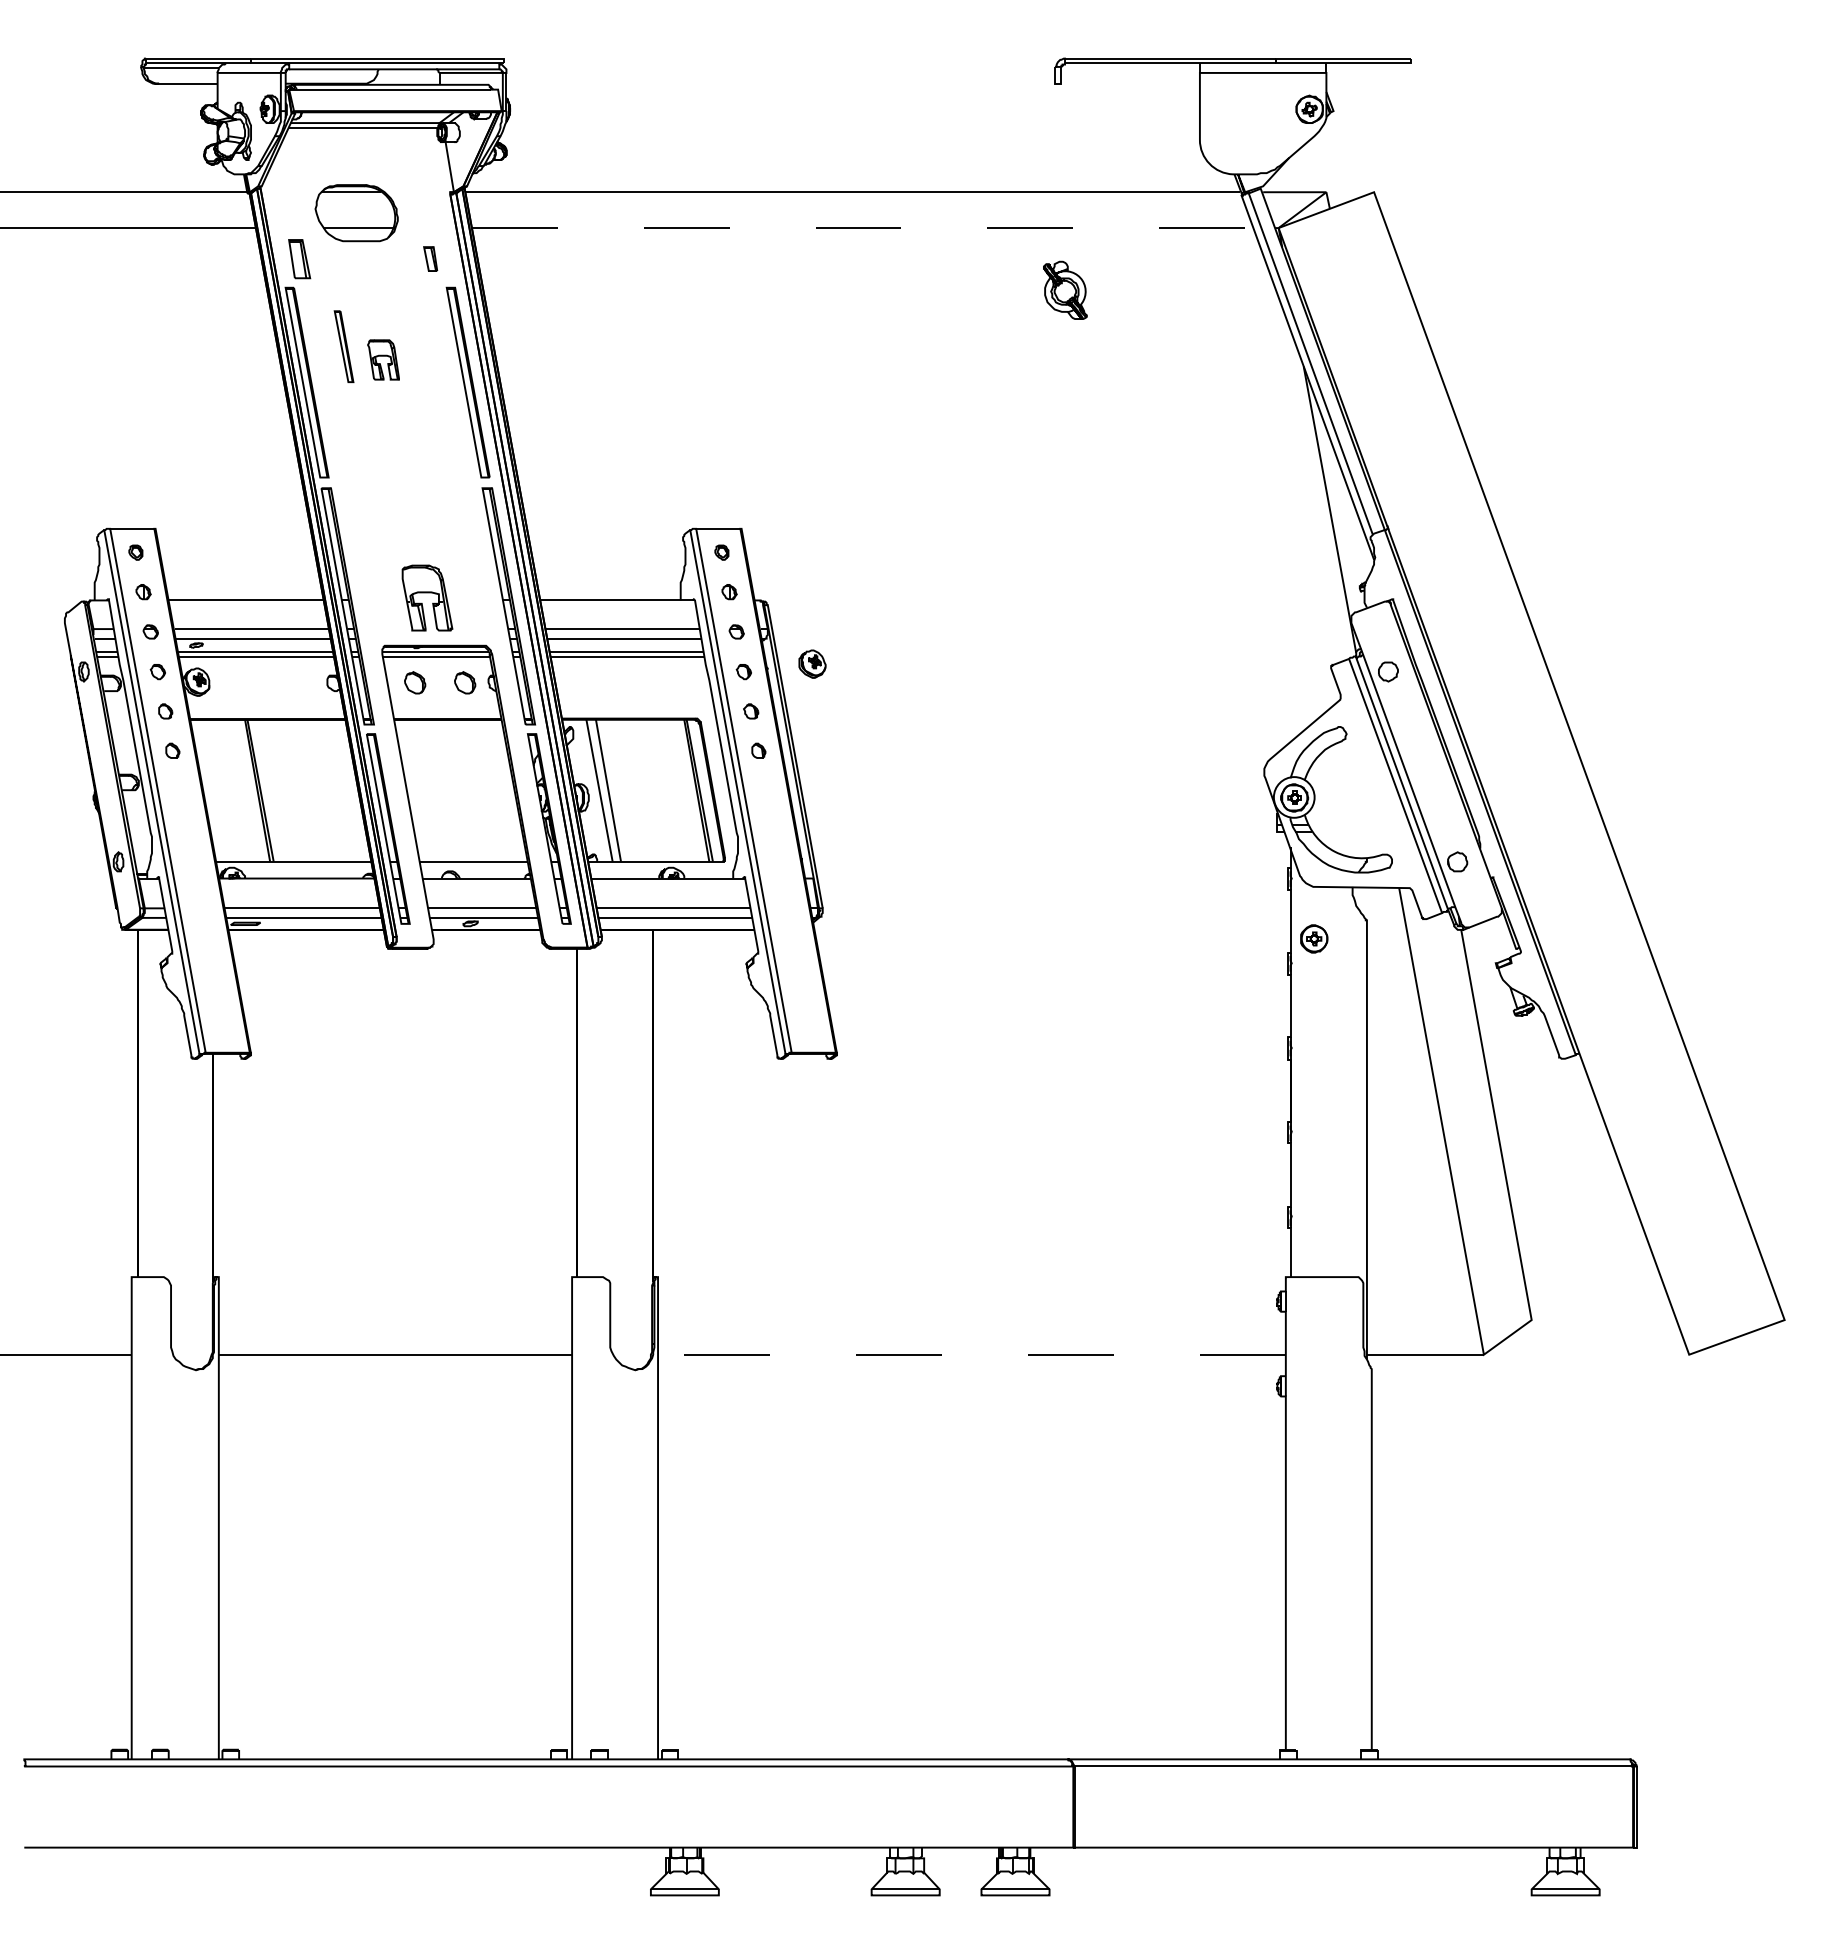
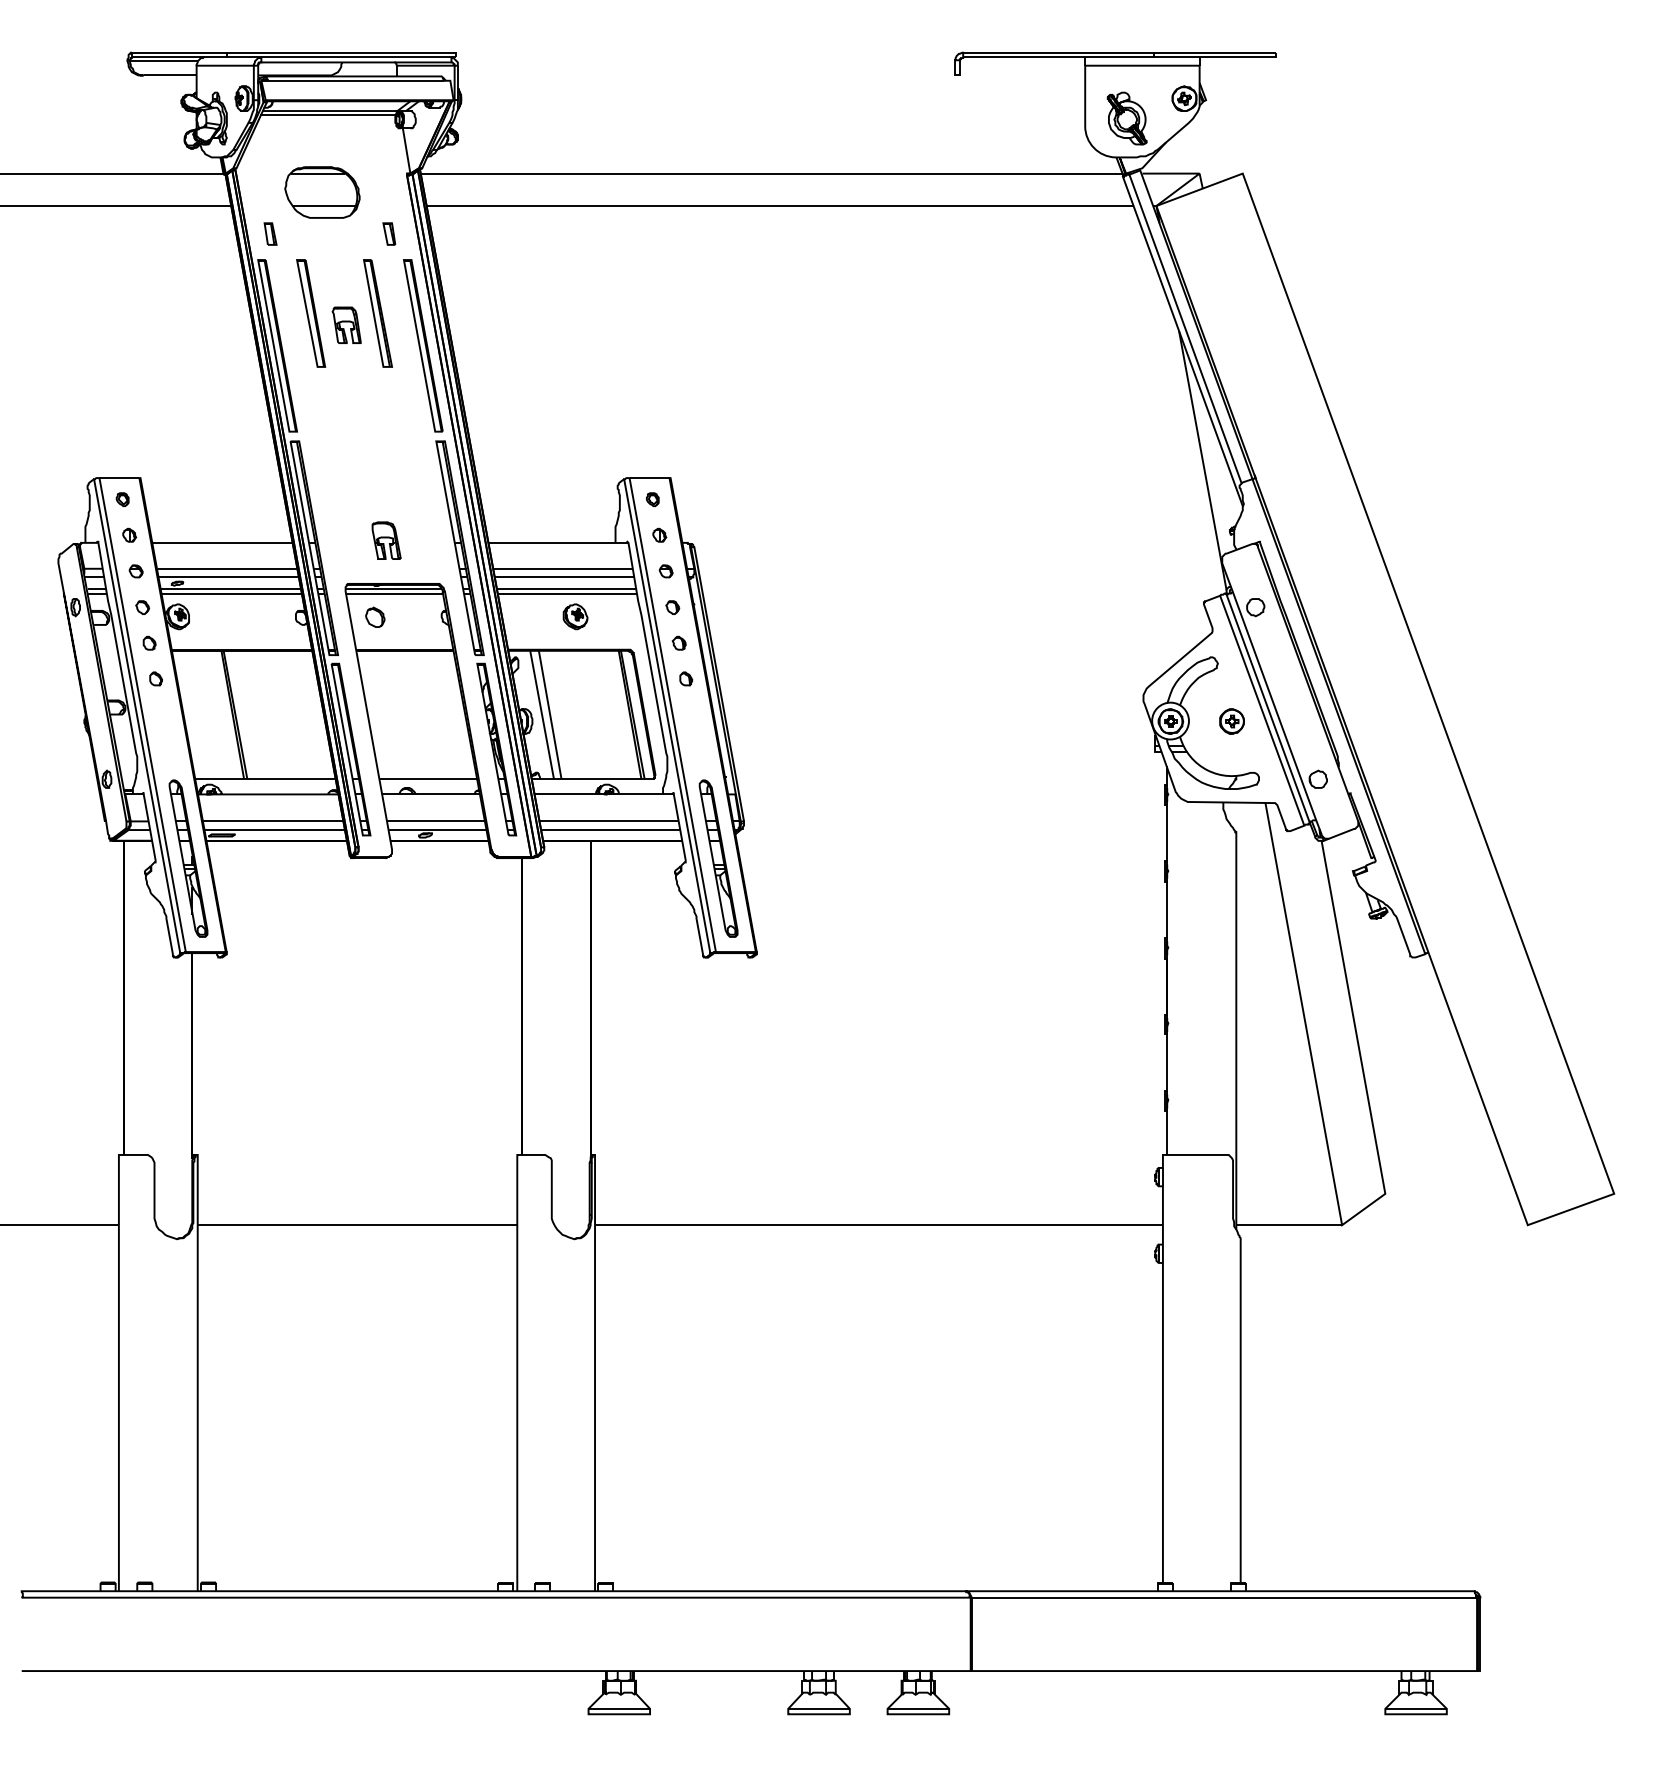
line: (862, 228) -> (779, 206), dashed -> solid
part: (298, 258) -> (269, 233), size x0.62
part: (1065, 289) -> (1127, 117), moved
part: (343, 346) -> (310, 313), size x1.67
part: (417, 346) -> (377, 313), added
part: (427, 597) -> (386, 540), size x0.62
part: (812, 663) -> (575, 616), moved
part: (465, 682) -> (420, 617), removed
part: (1314, 938) -> (1232, 721), moved
part: (208, 949) -> (188, 858), added
part: (794, 949) -> (718, 858), added
line: (971, 1354) -> (878, 1224), dashed -> solid

